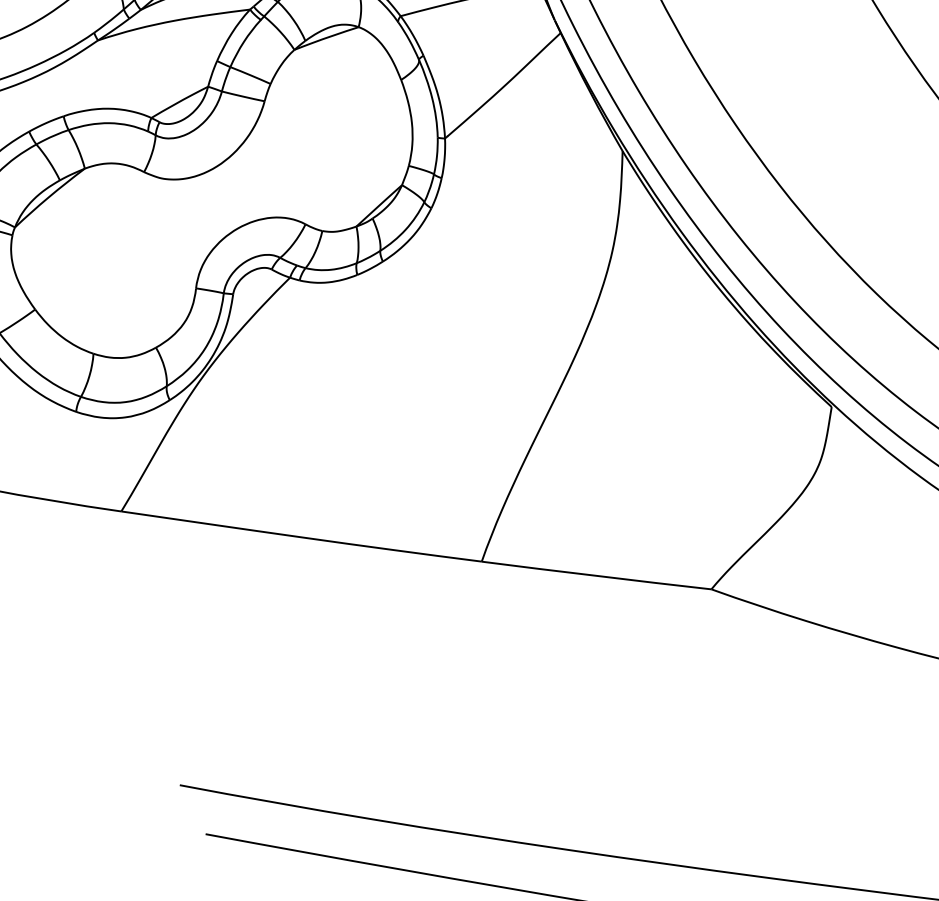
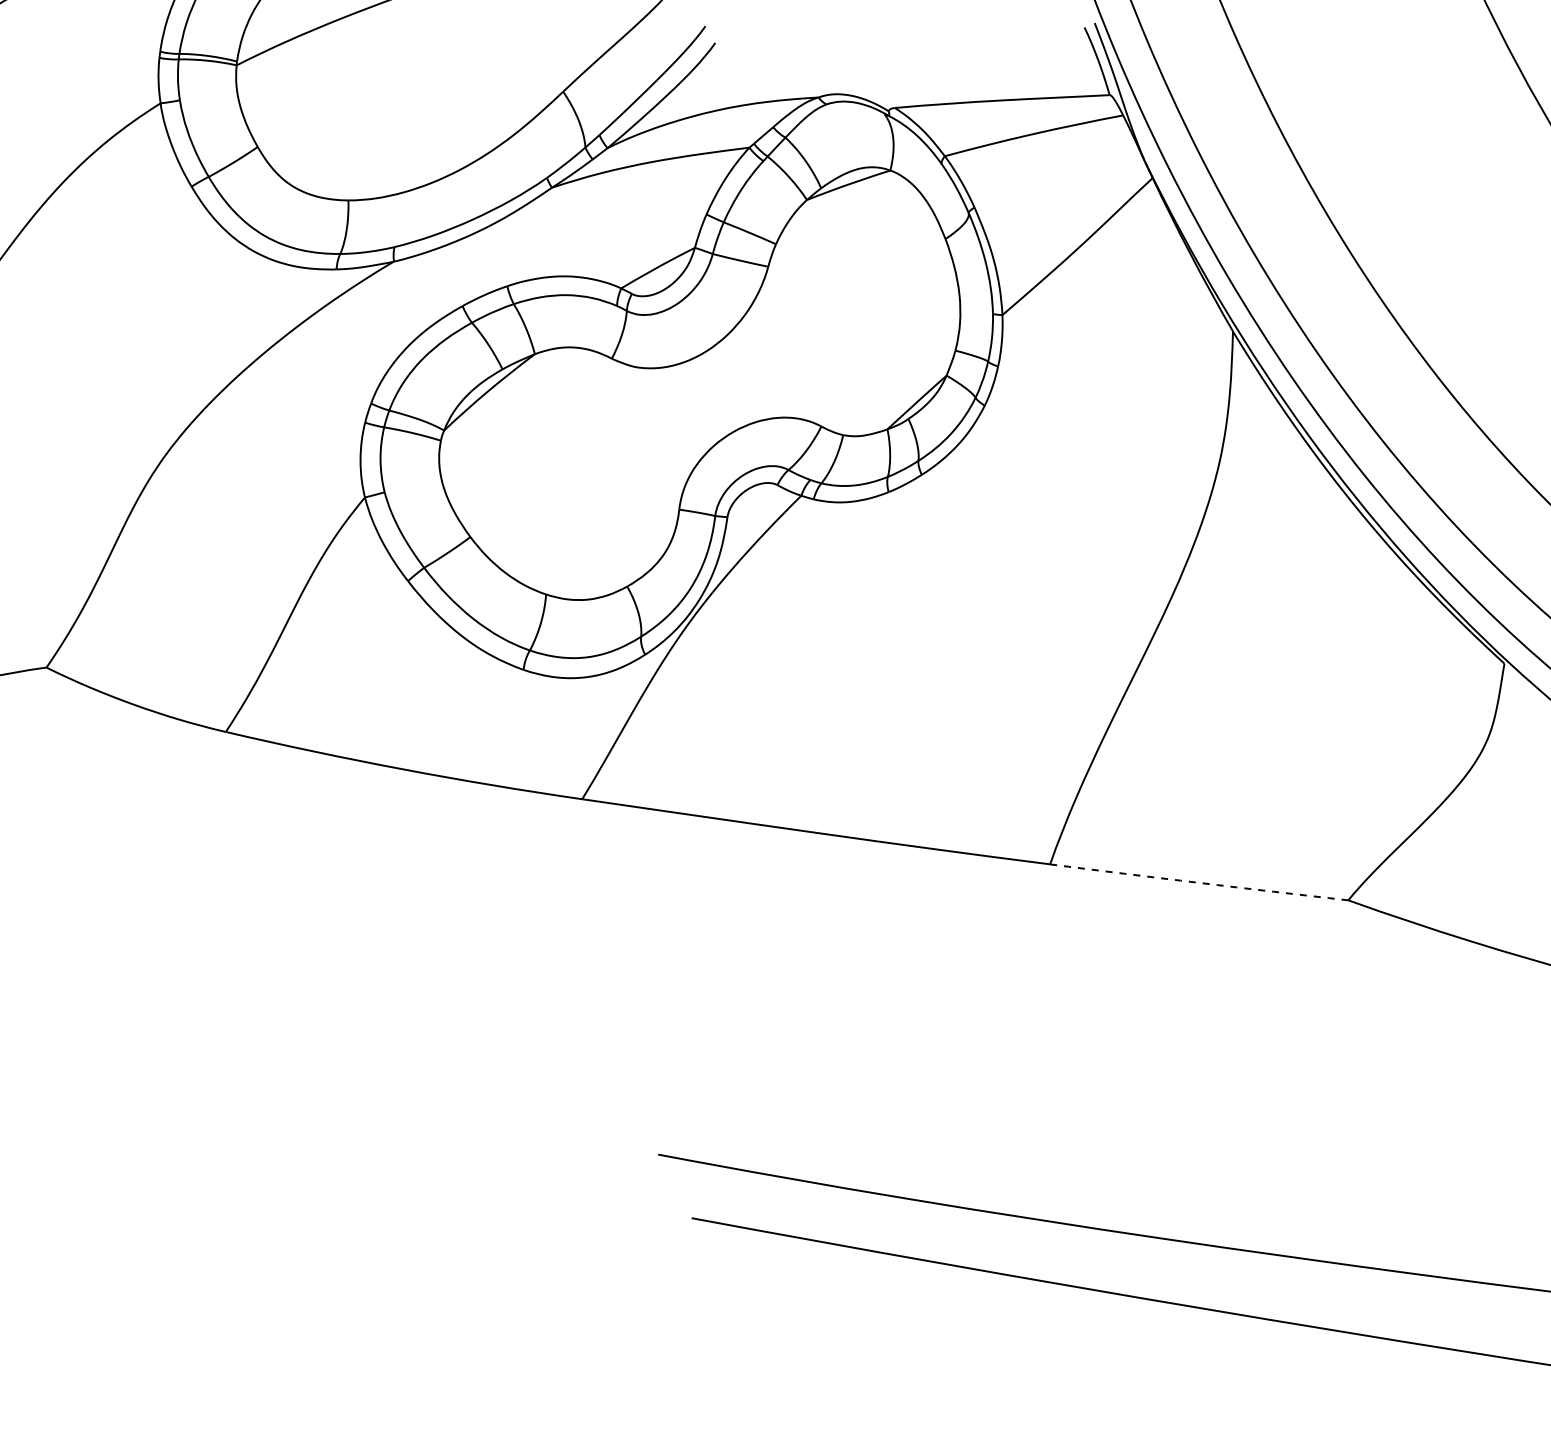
arc: (596, 575) -> (1199, 882), solid -> dashed

